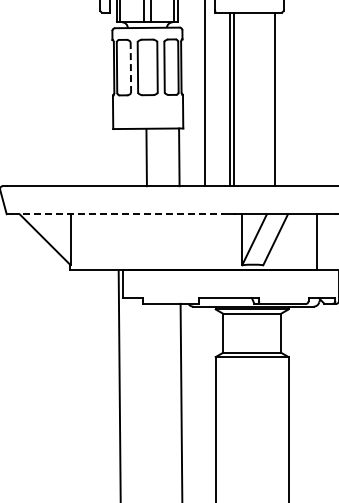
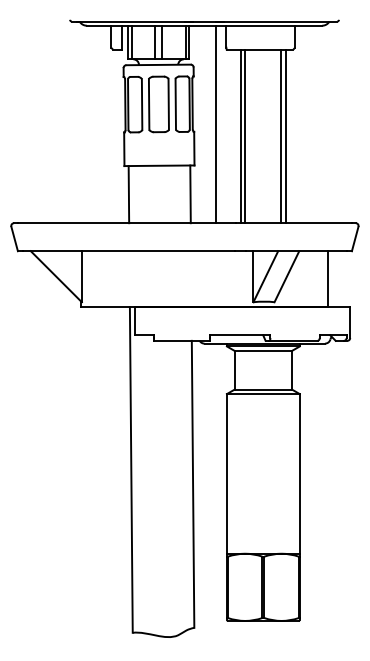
line: (131, 67) -> (142, 104), dashed -> solid
line: (270, 99) -> (281, 136), added
line: (146, 157) -> (128, 194), moved
line: (117, 214) -> (128, 251), dashed -> solid

